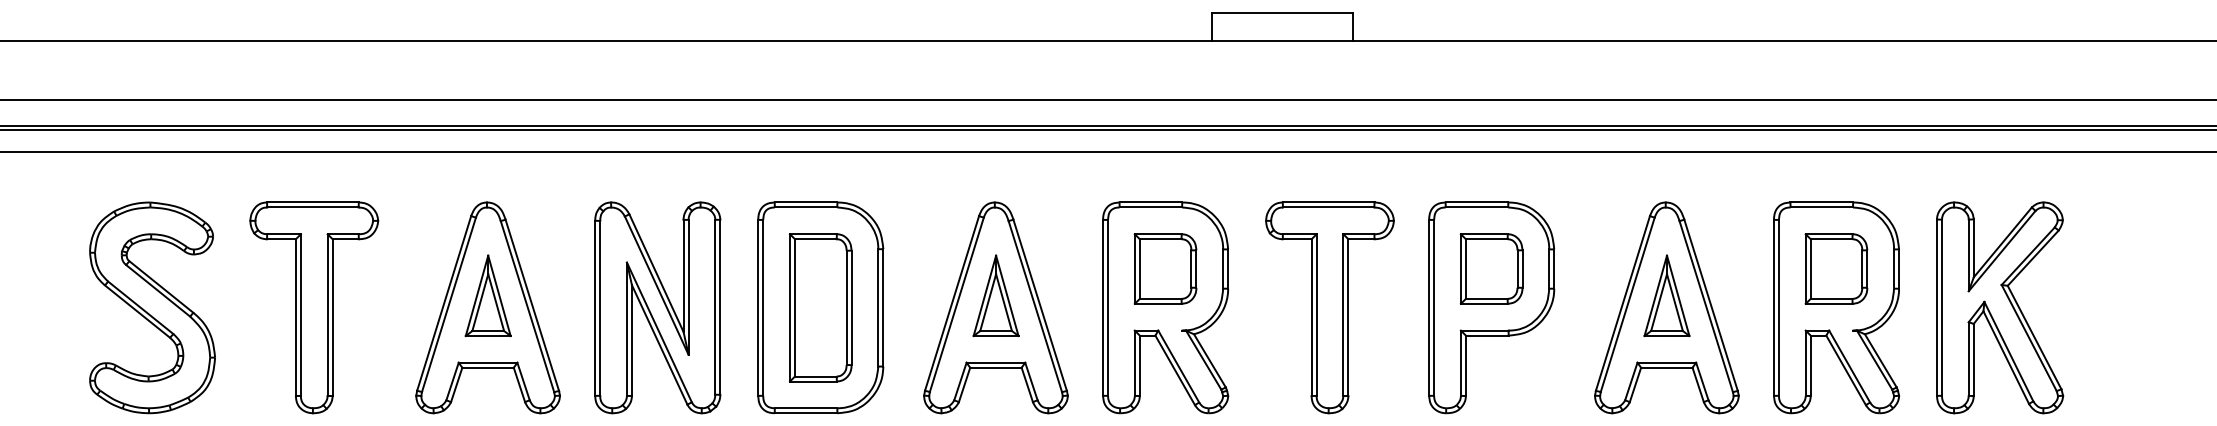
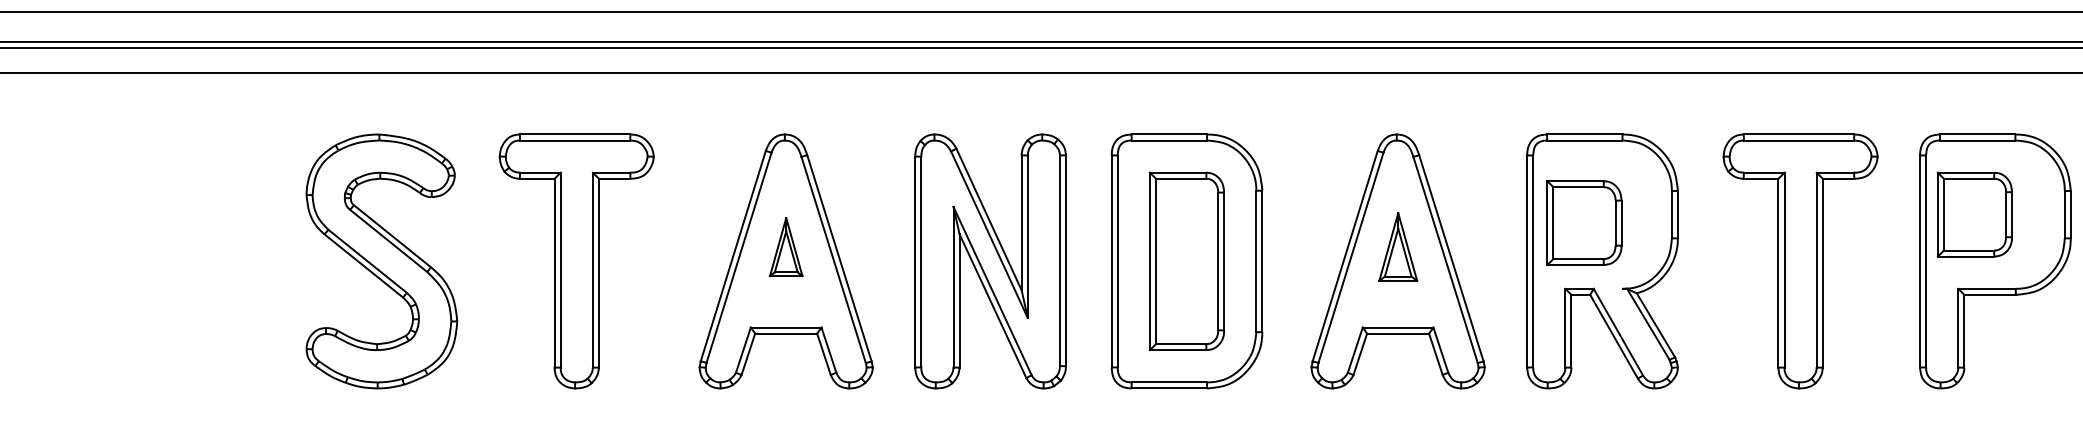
part: (1165, 268) -> (1584, 222), moved
part: (1491, 268) -> (1974, 214), moved
part: (487, 295) -> (785, 246), size x0.6
part: (995, 295) -> (1397, 246), size x0.7

